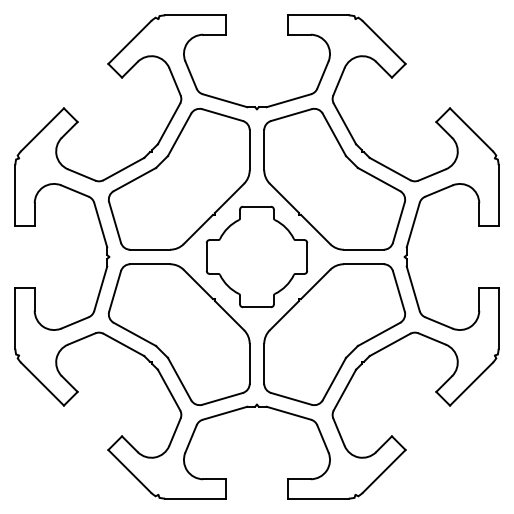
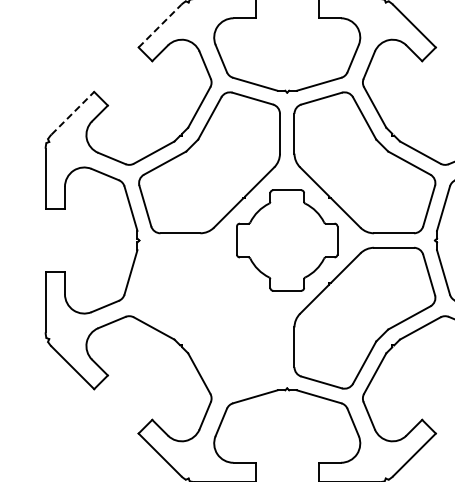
line: (130, 42) -> (160, 26), solid -> dashed
line: (42, 129) -> (72, 113), solid -> dashed
part: (178, 334) -> (208, 318), removed

